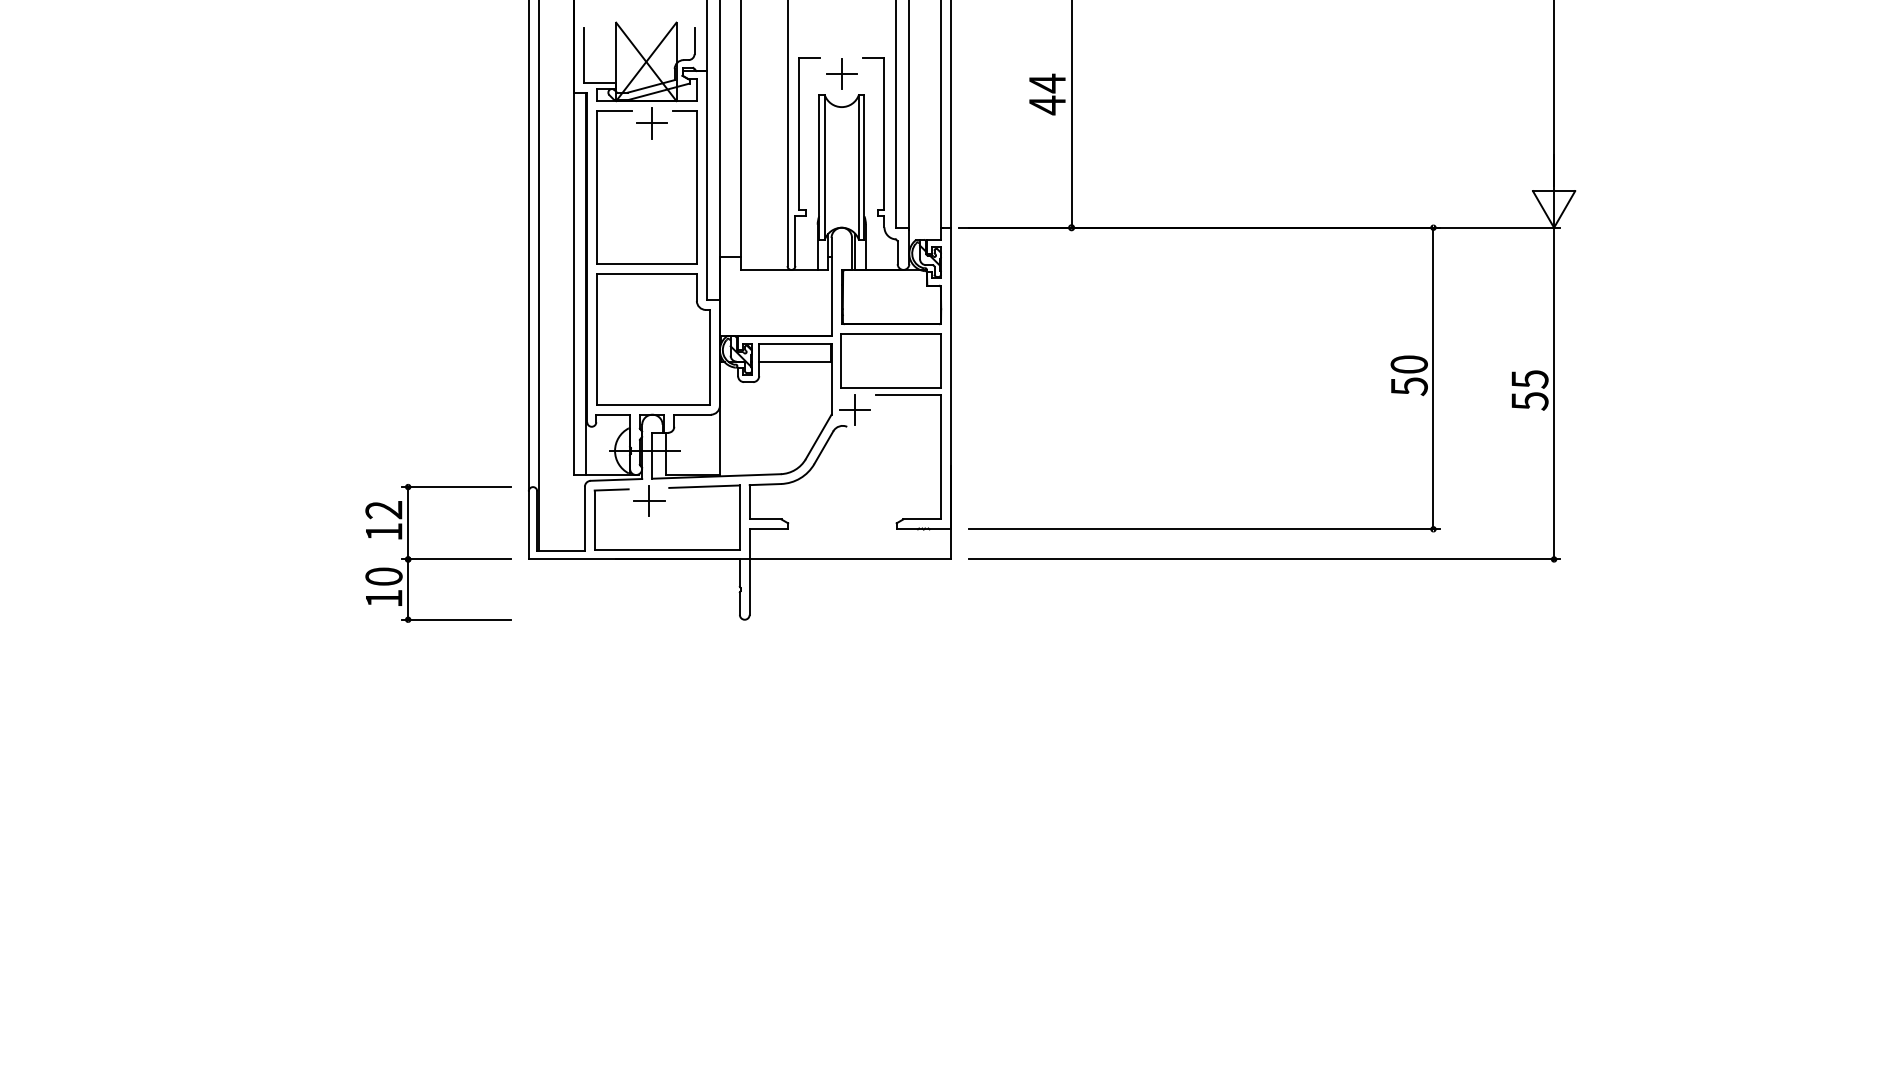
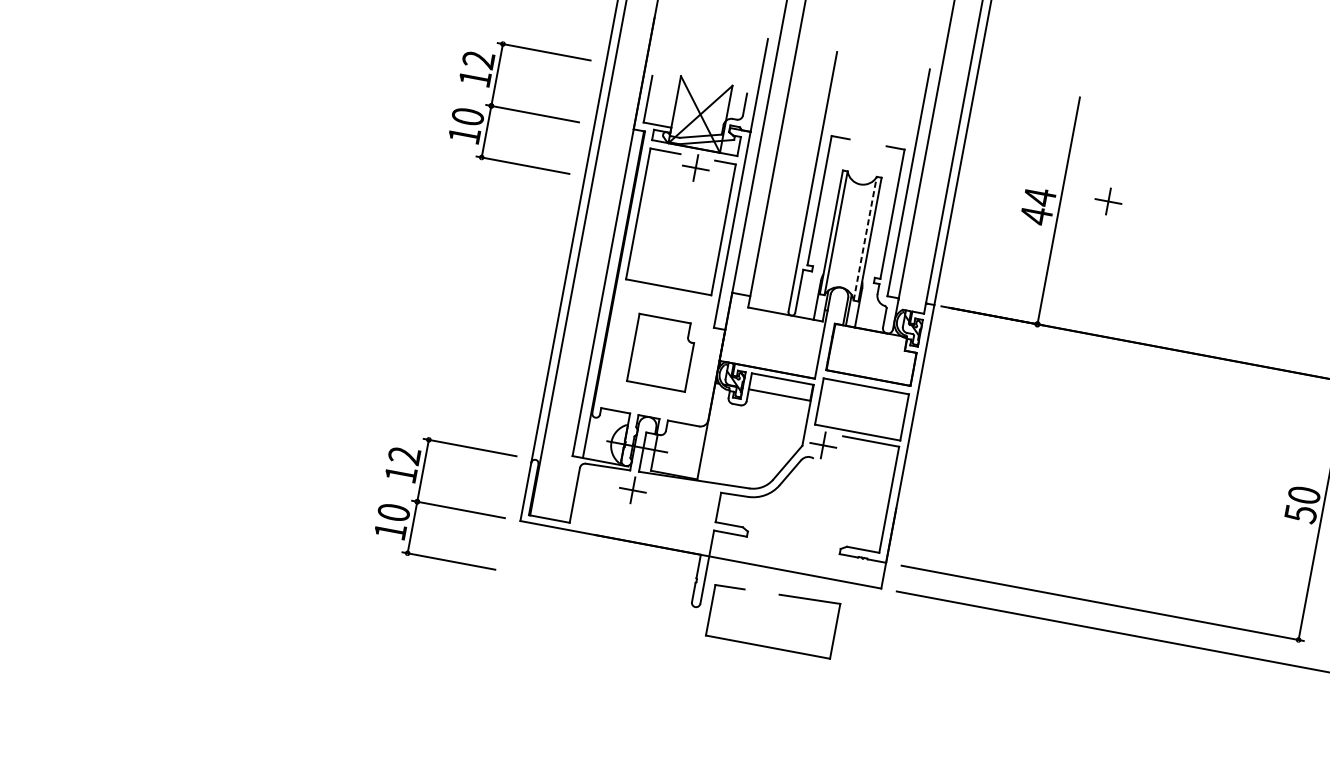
part: (841, 73) -> (1108, 201), moved
part: (438, 90) -> (518, 105), added
line: (858, 166) -> (865, 237), solid -> dashed
part: (653, 339) -> (662, 352), size x0.6
part: (668, 488) -> (778, 595), moved

